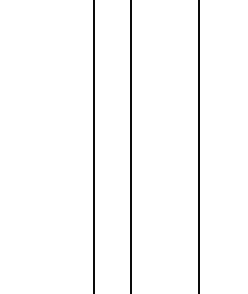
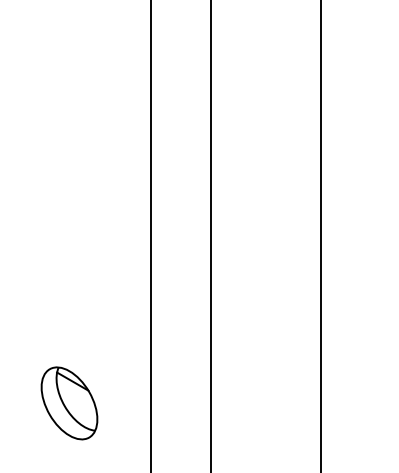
part: (42, 250) -> (68, 402), added

